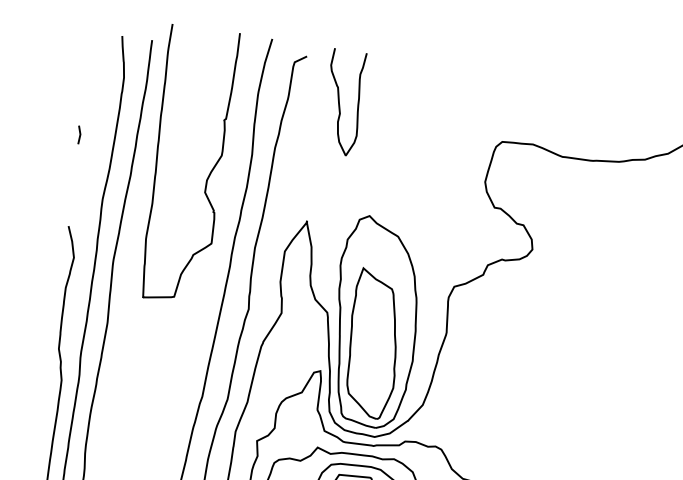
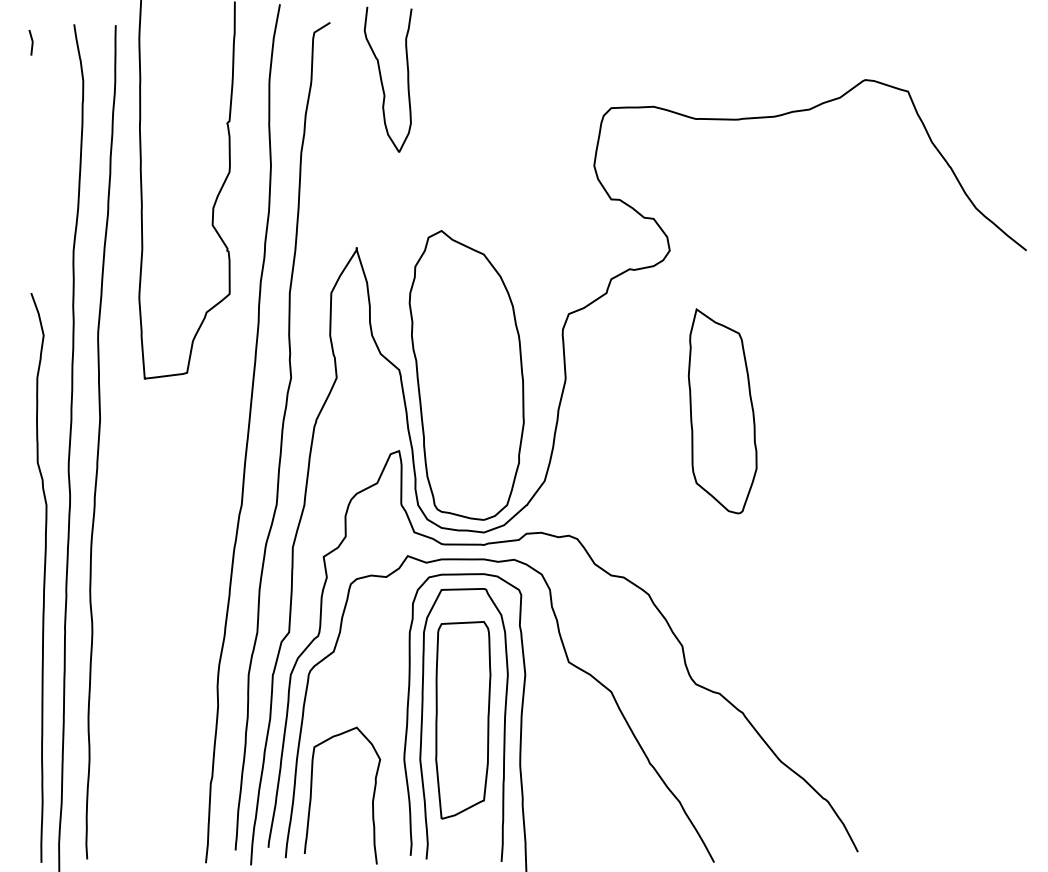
line: (79, 134) -> (31, 42), moved
part: (373, 344) -> (722, 411), moved

